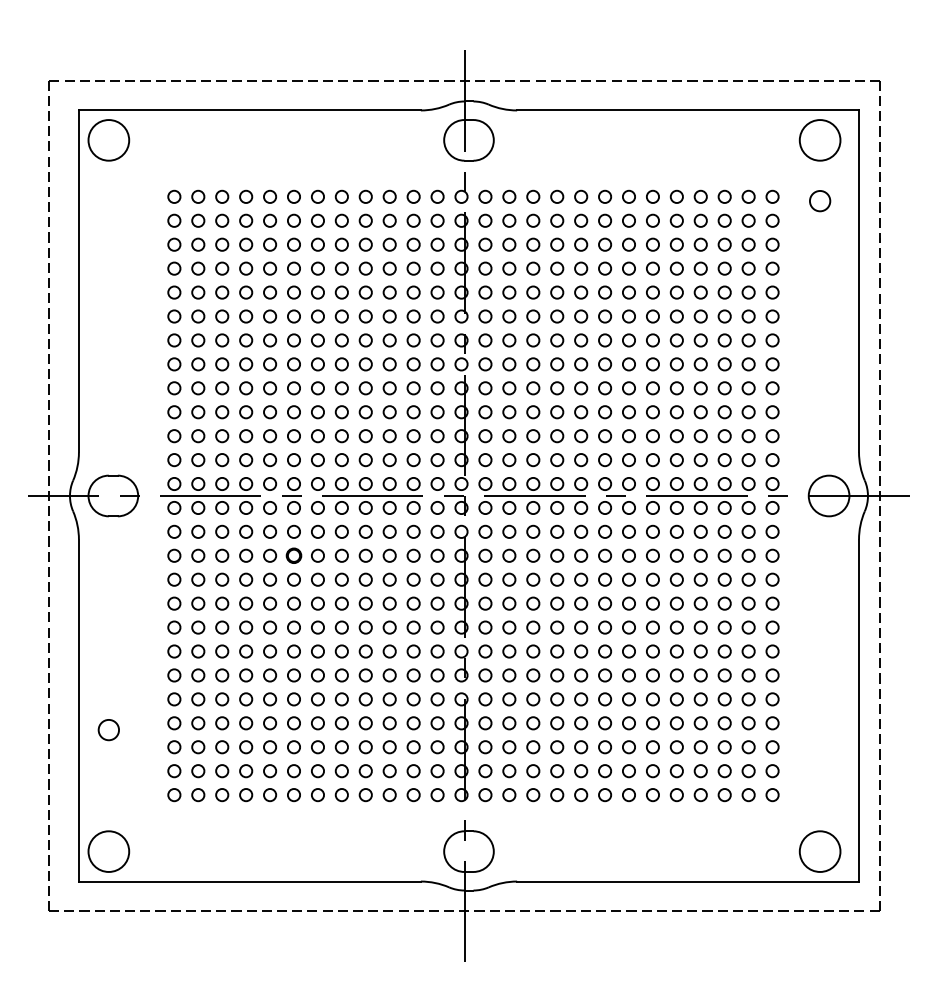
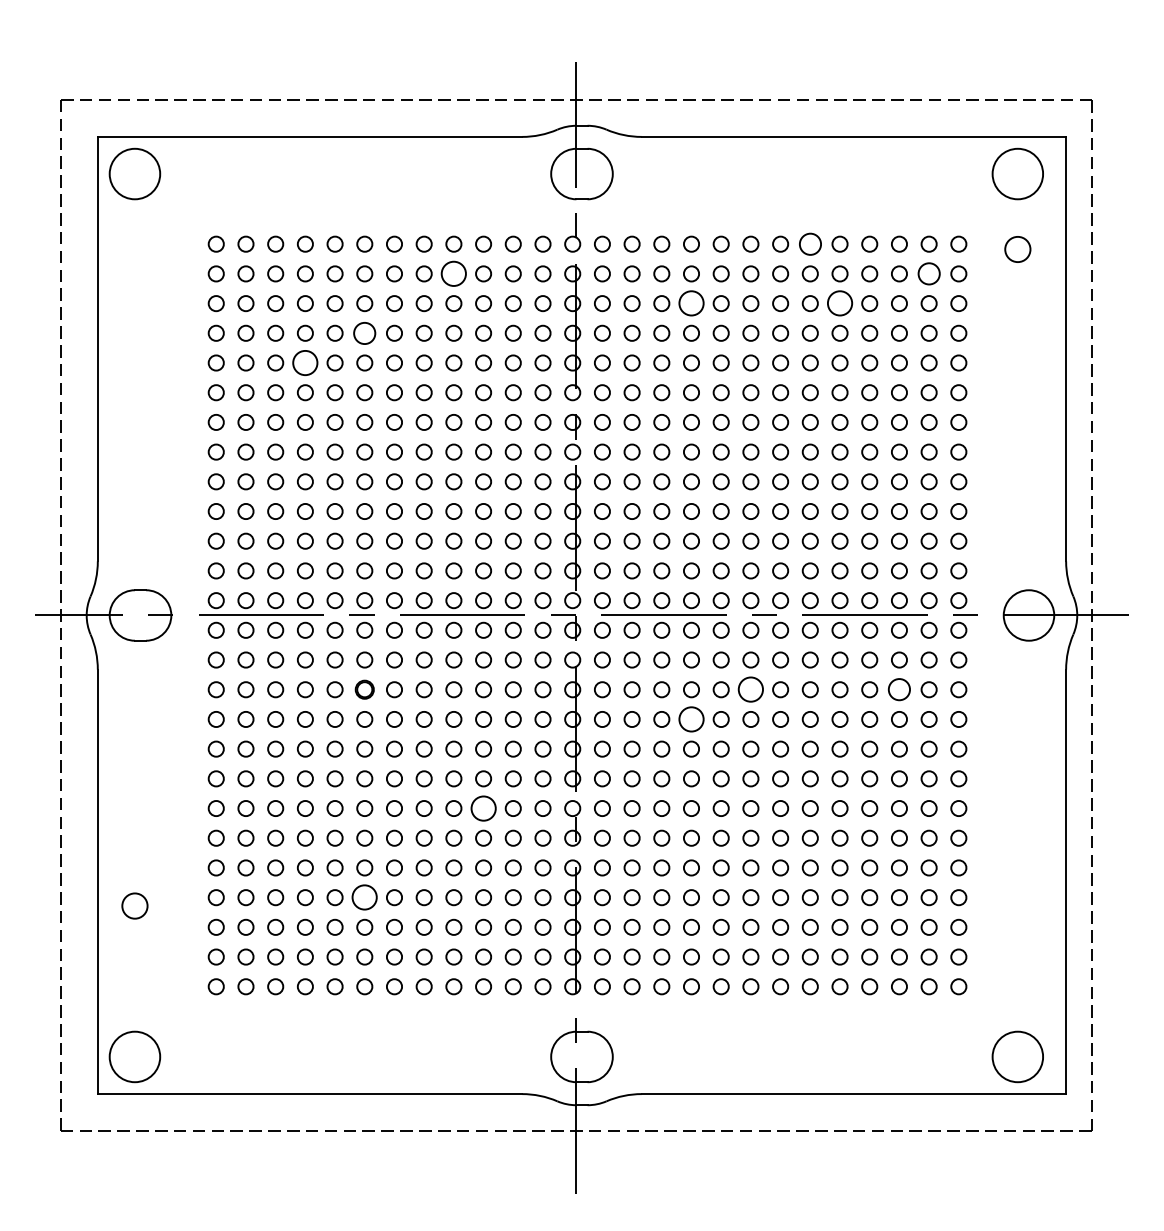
circle: (652, 196) -> (809, 243), size x1.4
circle: (365, 220) -> (453, 273), size x1.6
circle: (748, 220) -> (928, 273), size x1.4
circle: (557, 244) -> (691, 303), size x1.6
circle: (676, 244) -> (839, 303), size x1.6
circle: (293, 268) -> (364, 332), size x1.4
circle: (246, 292) -> (305, 362), size x1.6
circle: (604, 555) -> (750, 689), size x1.6
circle: (724, 555) -> (899, 689), size x1.4
circle: (557, 579) -> (691, 719), size x1.6
circle: (389, 651) -> (483, 808), size x1.6
circle: (293, 723) -> (364, 897), size x1.6

